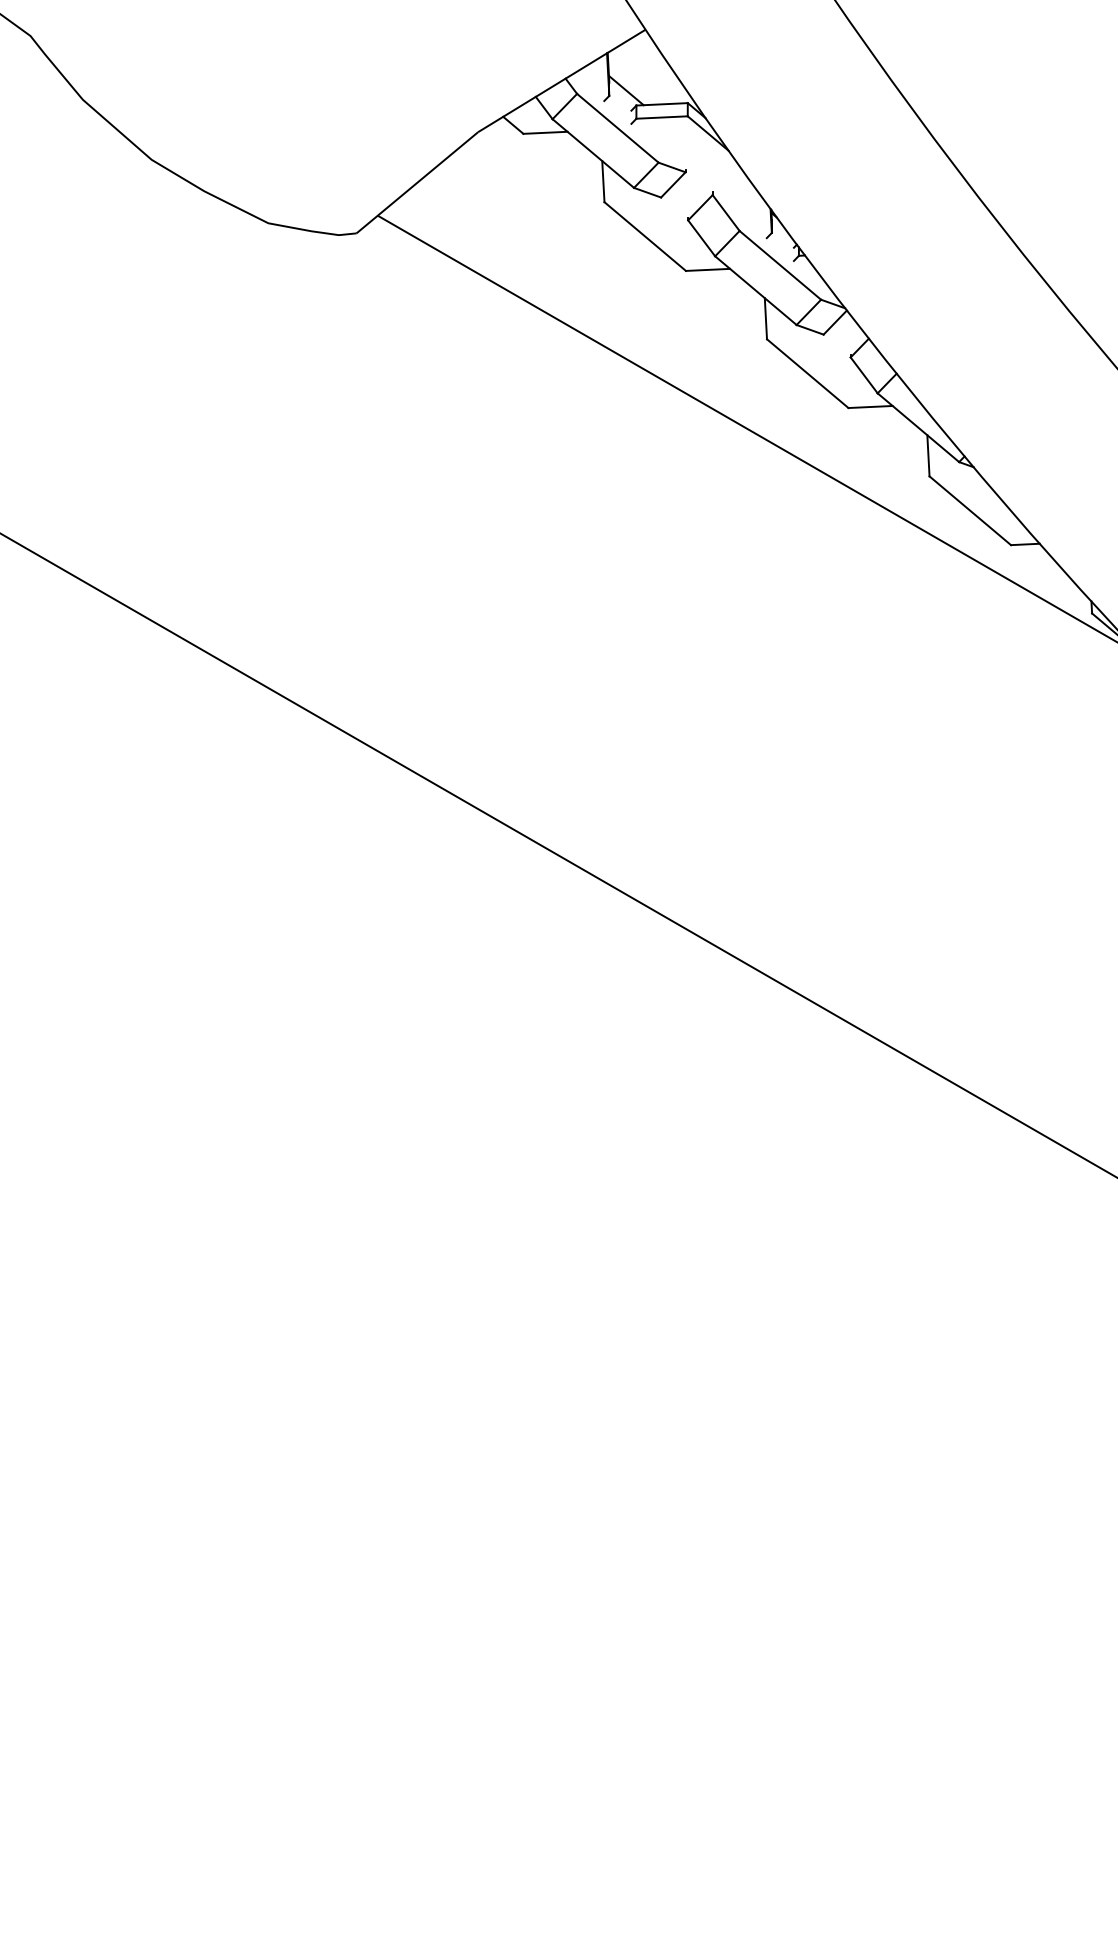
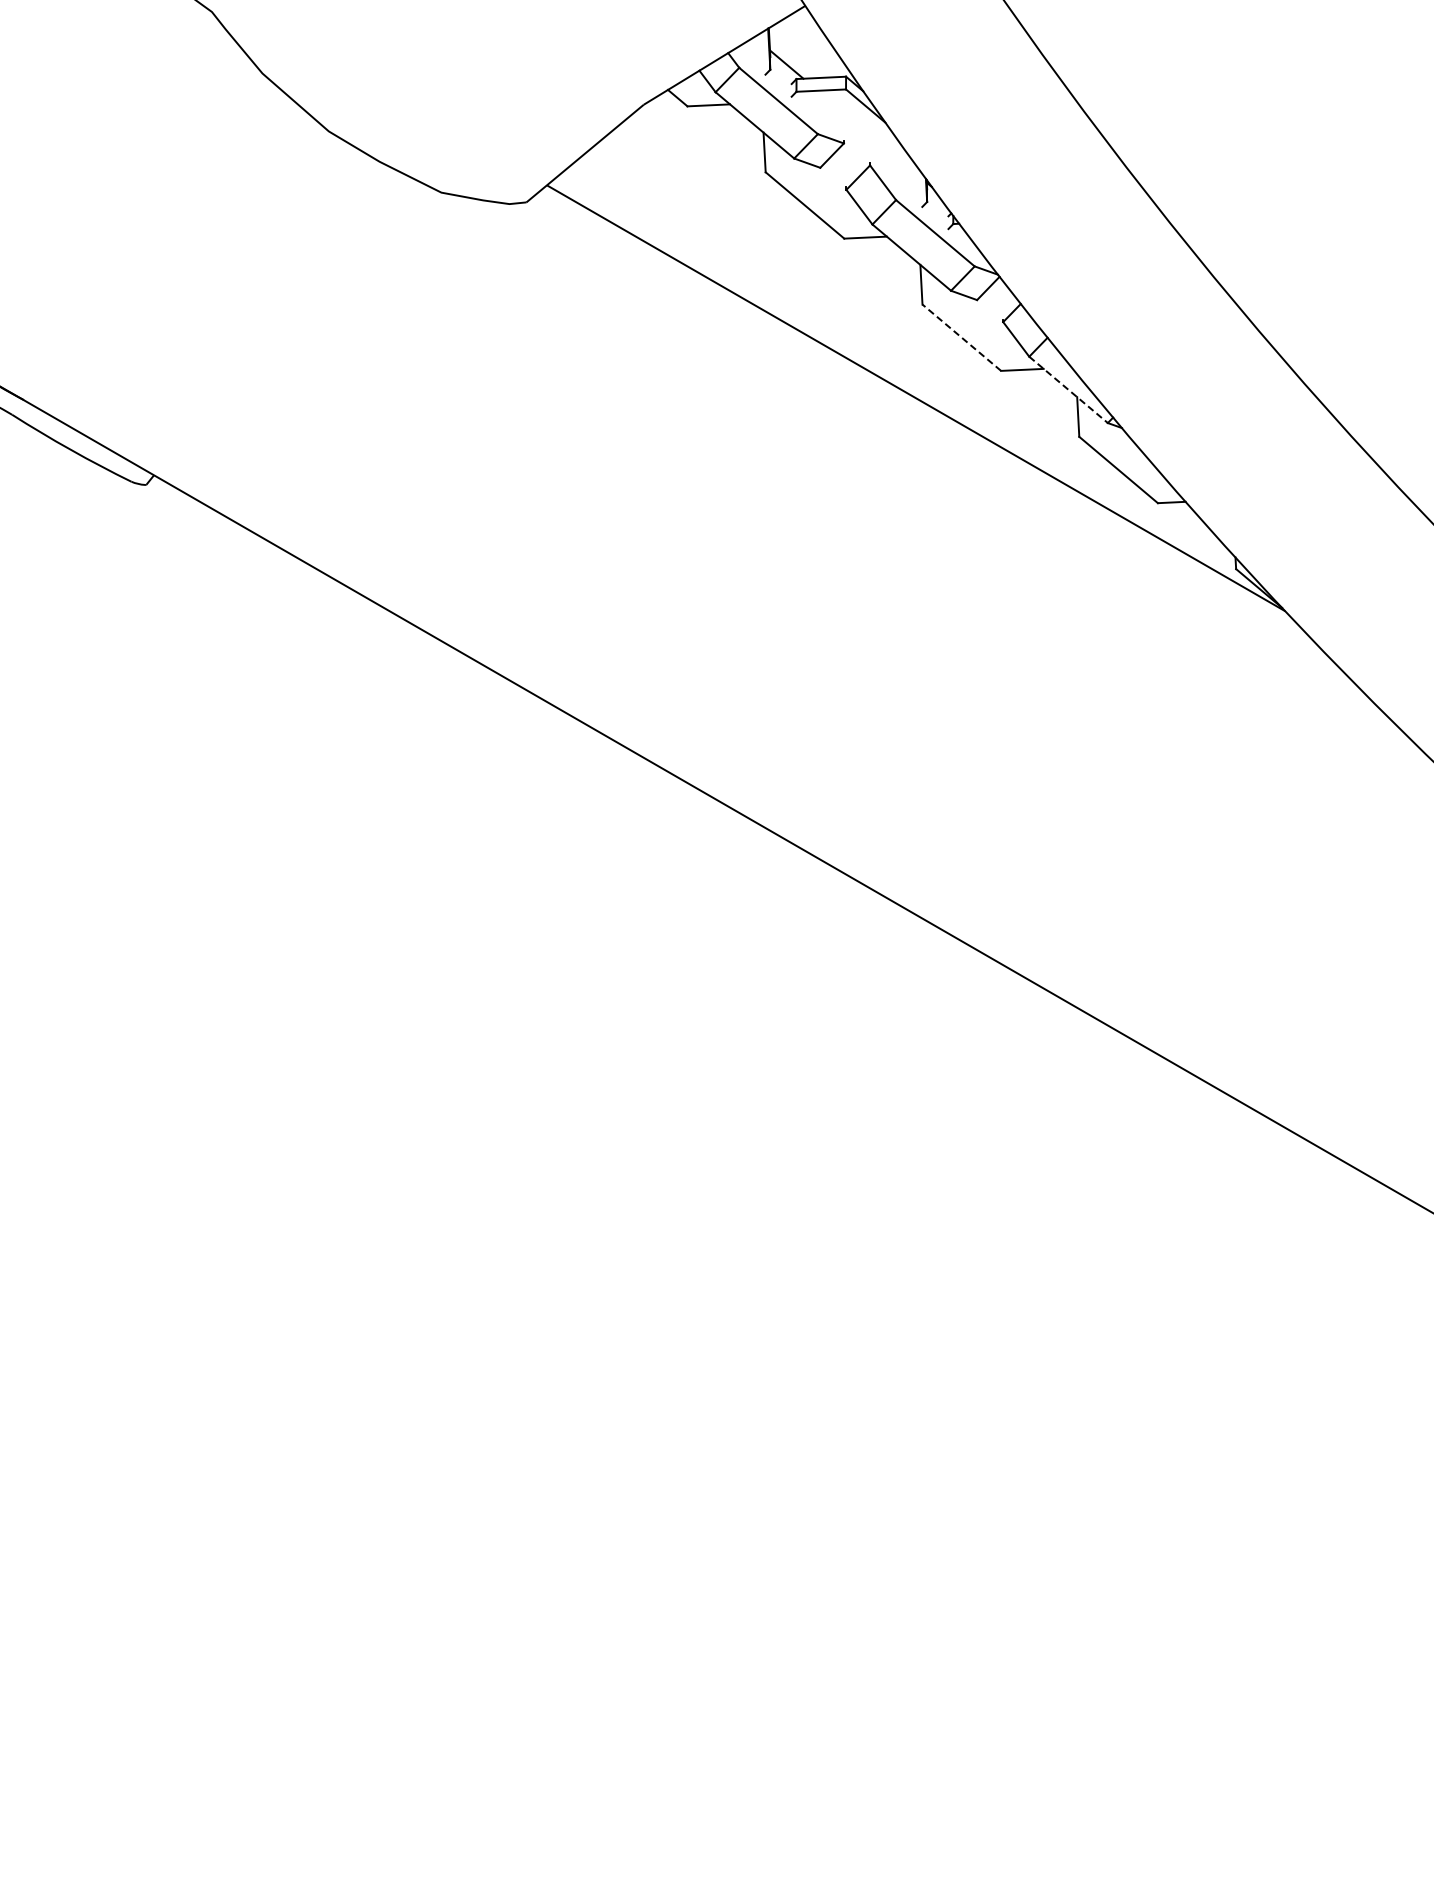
line: (807, 373) -> (961, 337), solid -> dashed
line: (918, 428) -> (1068, 390), solid -> dashed

